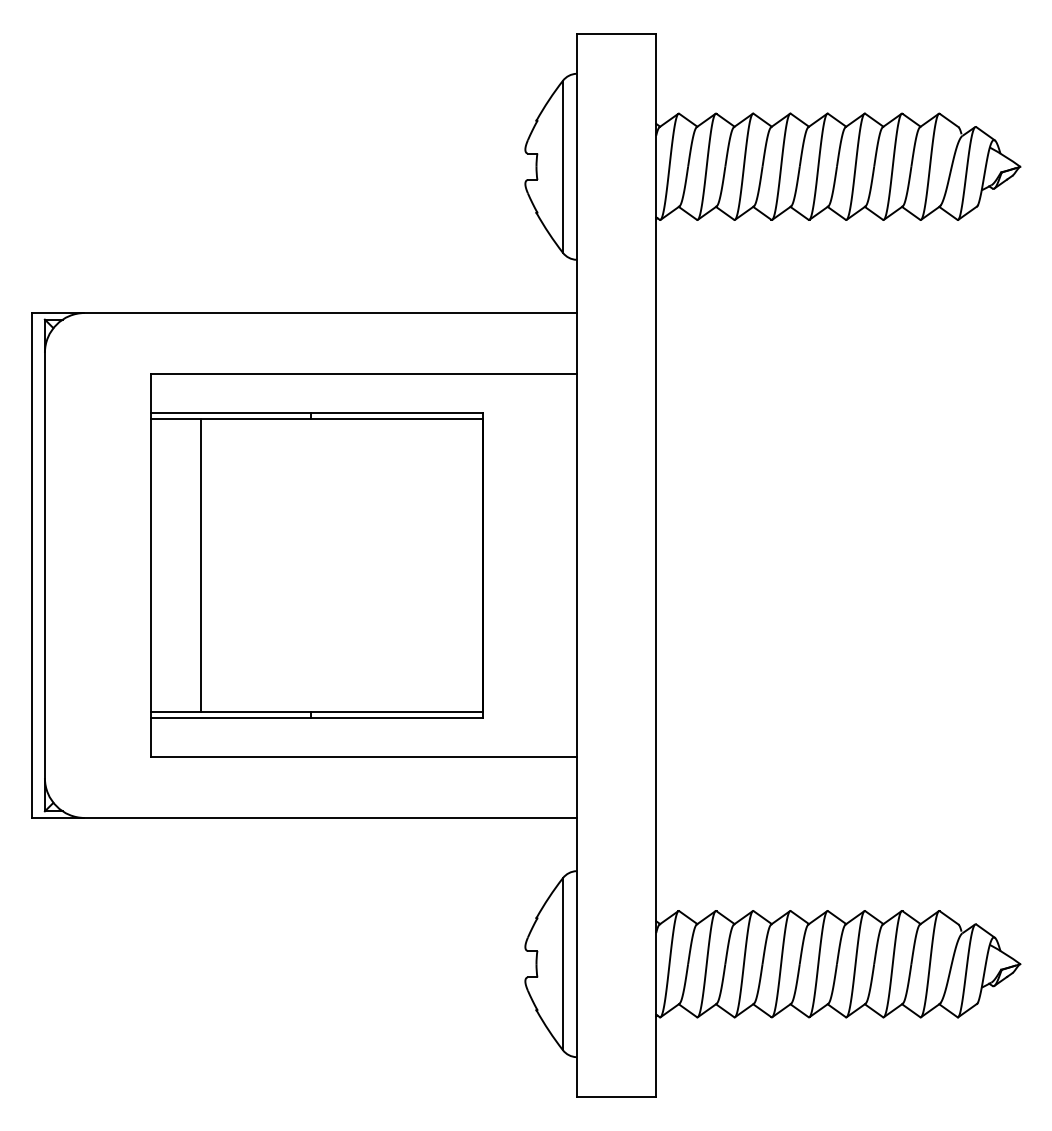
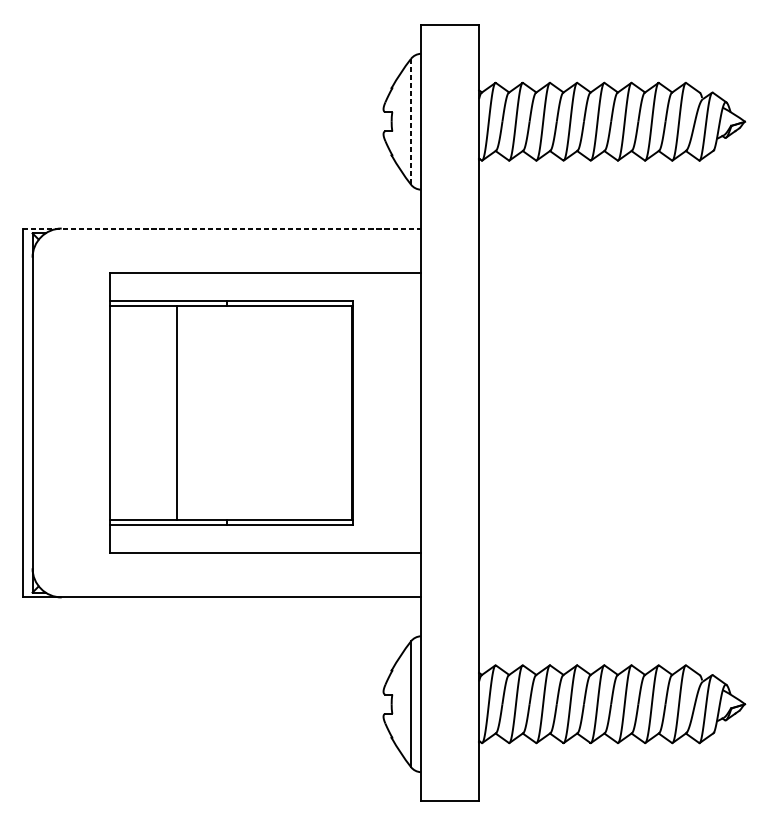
line: (562, 167) -> (410, 122), solid -> dashed
line: (304, 313) -> (222, 228), solid -> dashed
line: (200, 565) -> (176, 413), moved

